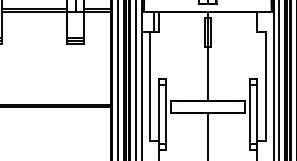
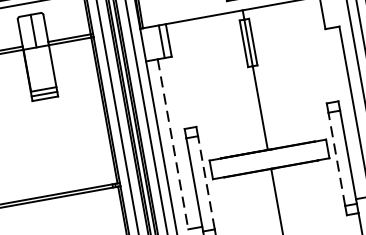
line: (149, 87) -> (172, 145), solid -> dashed
line: (166, 114) -> (207, 182), solid -> dashed
line: (249, 114) -> (336, 159), solid -> dashed

